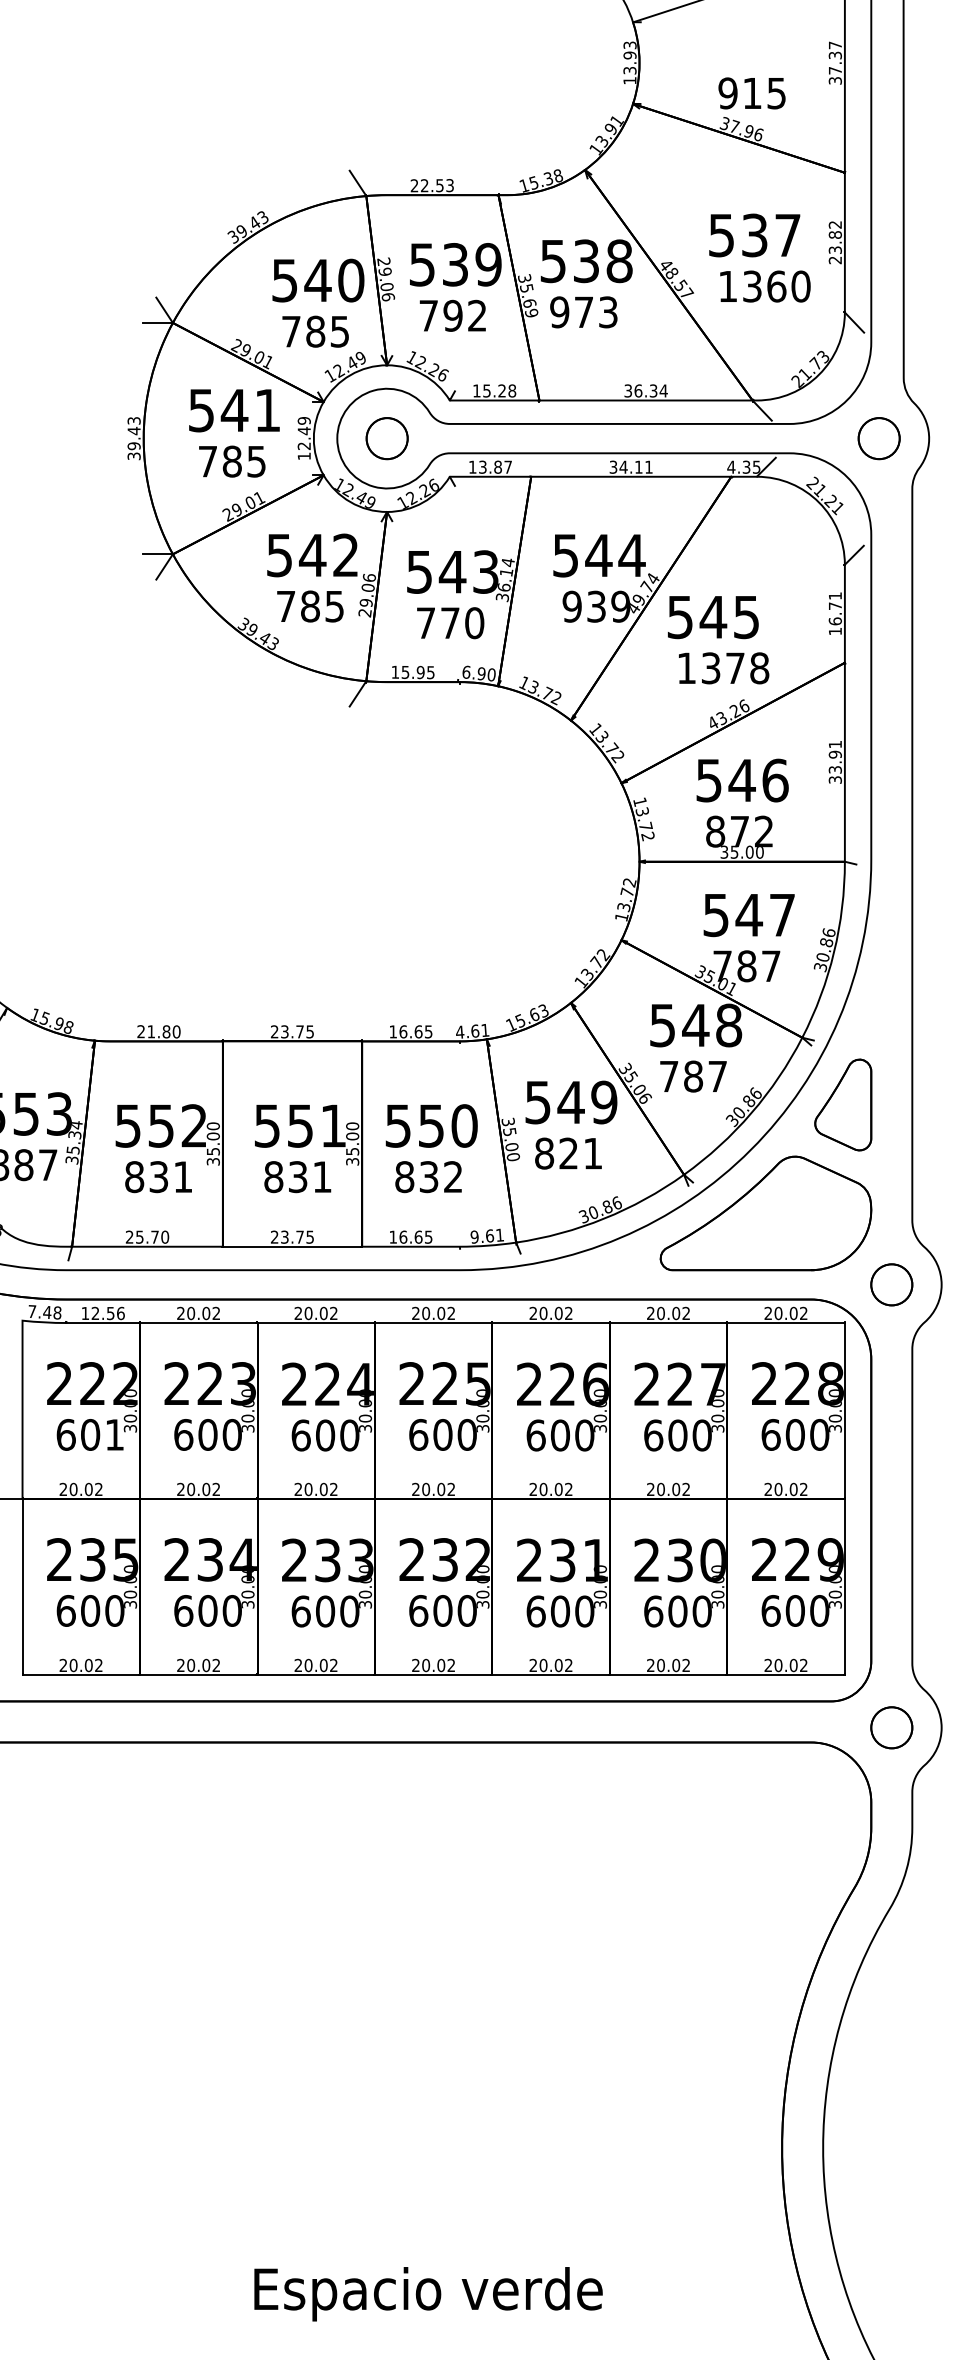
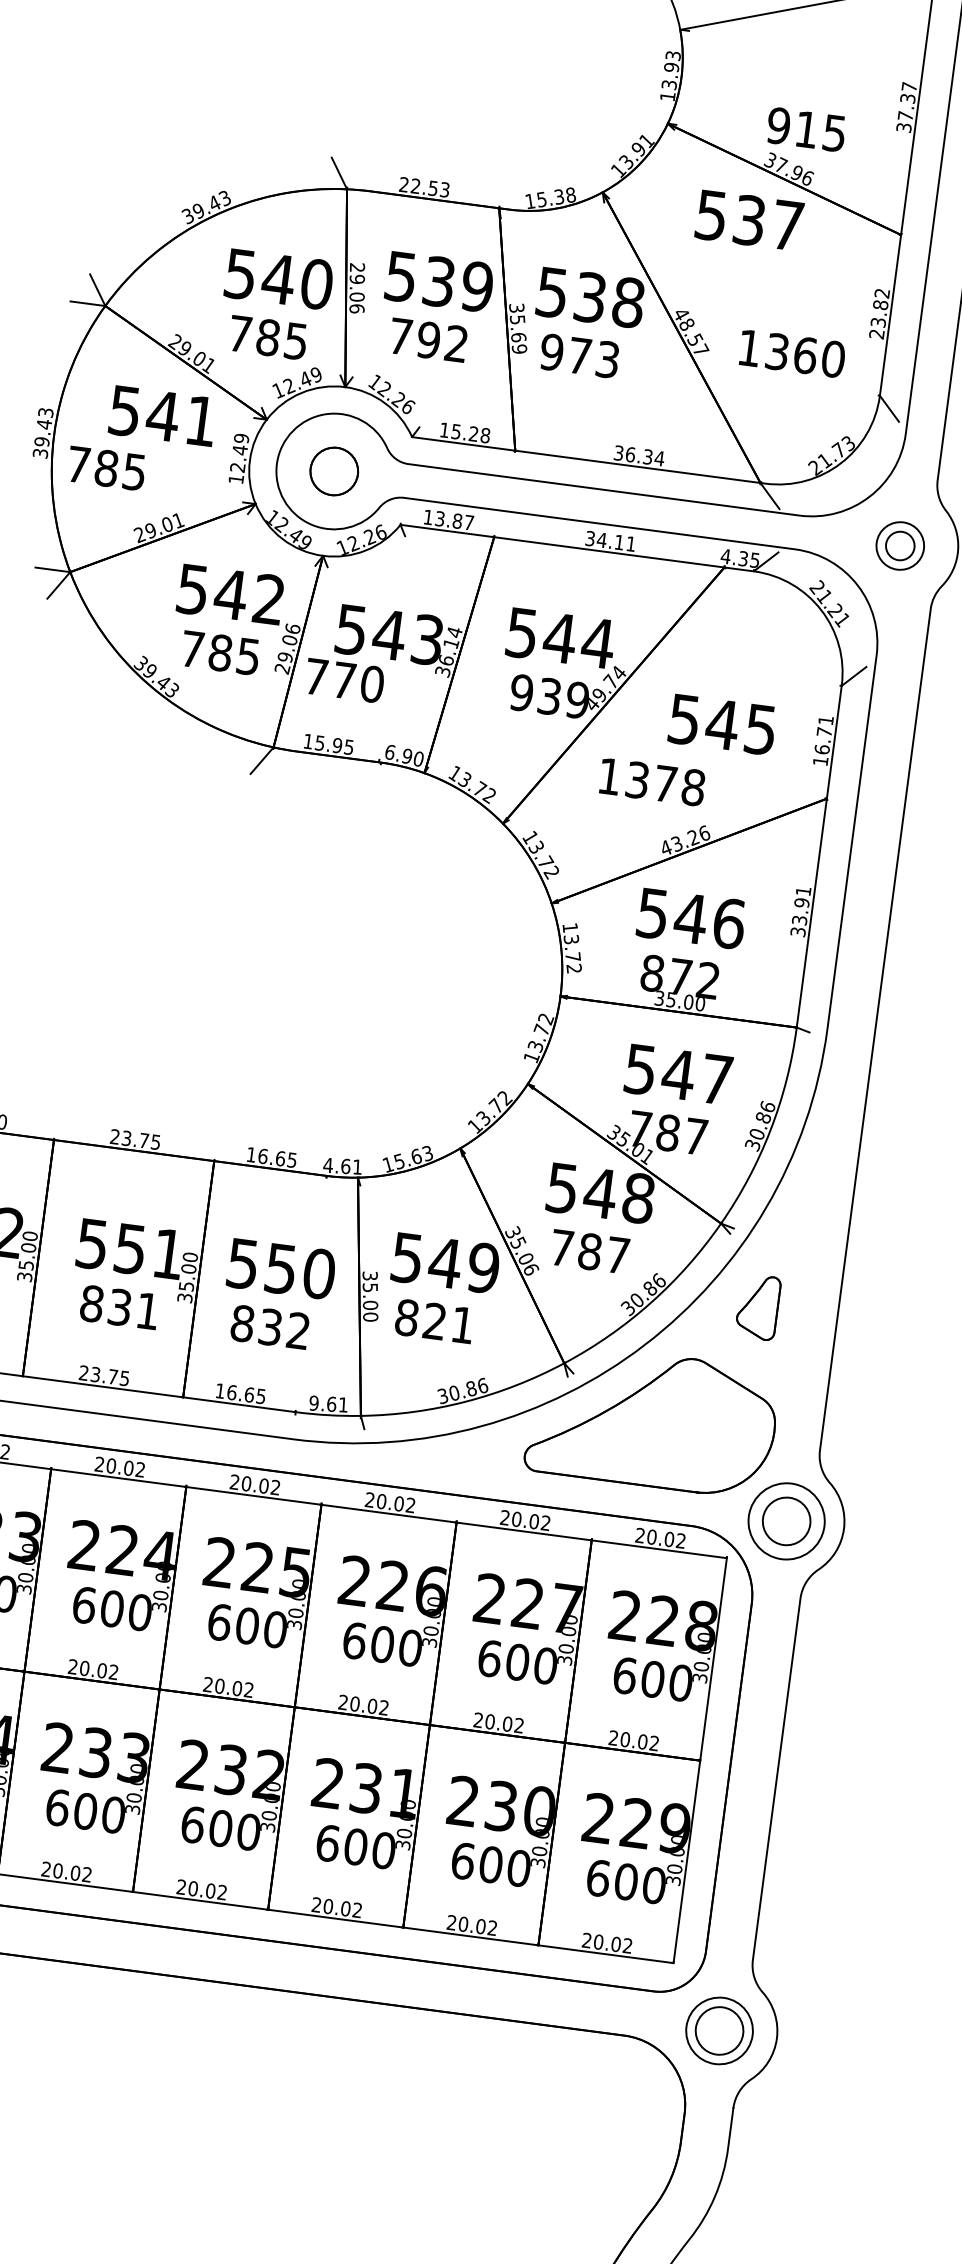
text: (754, 235) -> (749, 220), moved
circle: (878, 438) -> (899, 545), size x0.6
text: (232, 461) -> (106, 468), moved
text: (713, 617) -> (722, 724), moved
text: (450, 623) -> (344, 681), moved
text: (724, 668) -> (653, 782), moved
part: (843, 1104) -> (758, 1306), size x0.6
circle: (891, 1284) -> (786, 1520), size x1.6
circle: (891, 1727) -> (719, 2030), size x1.4

